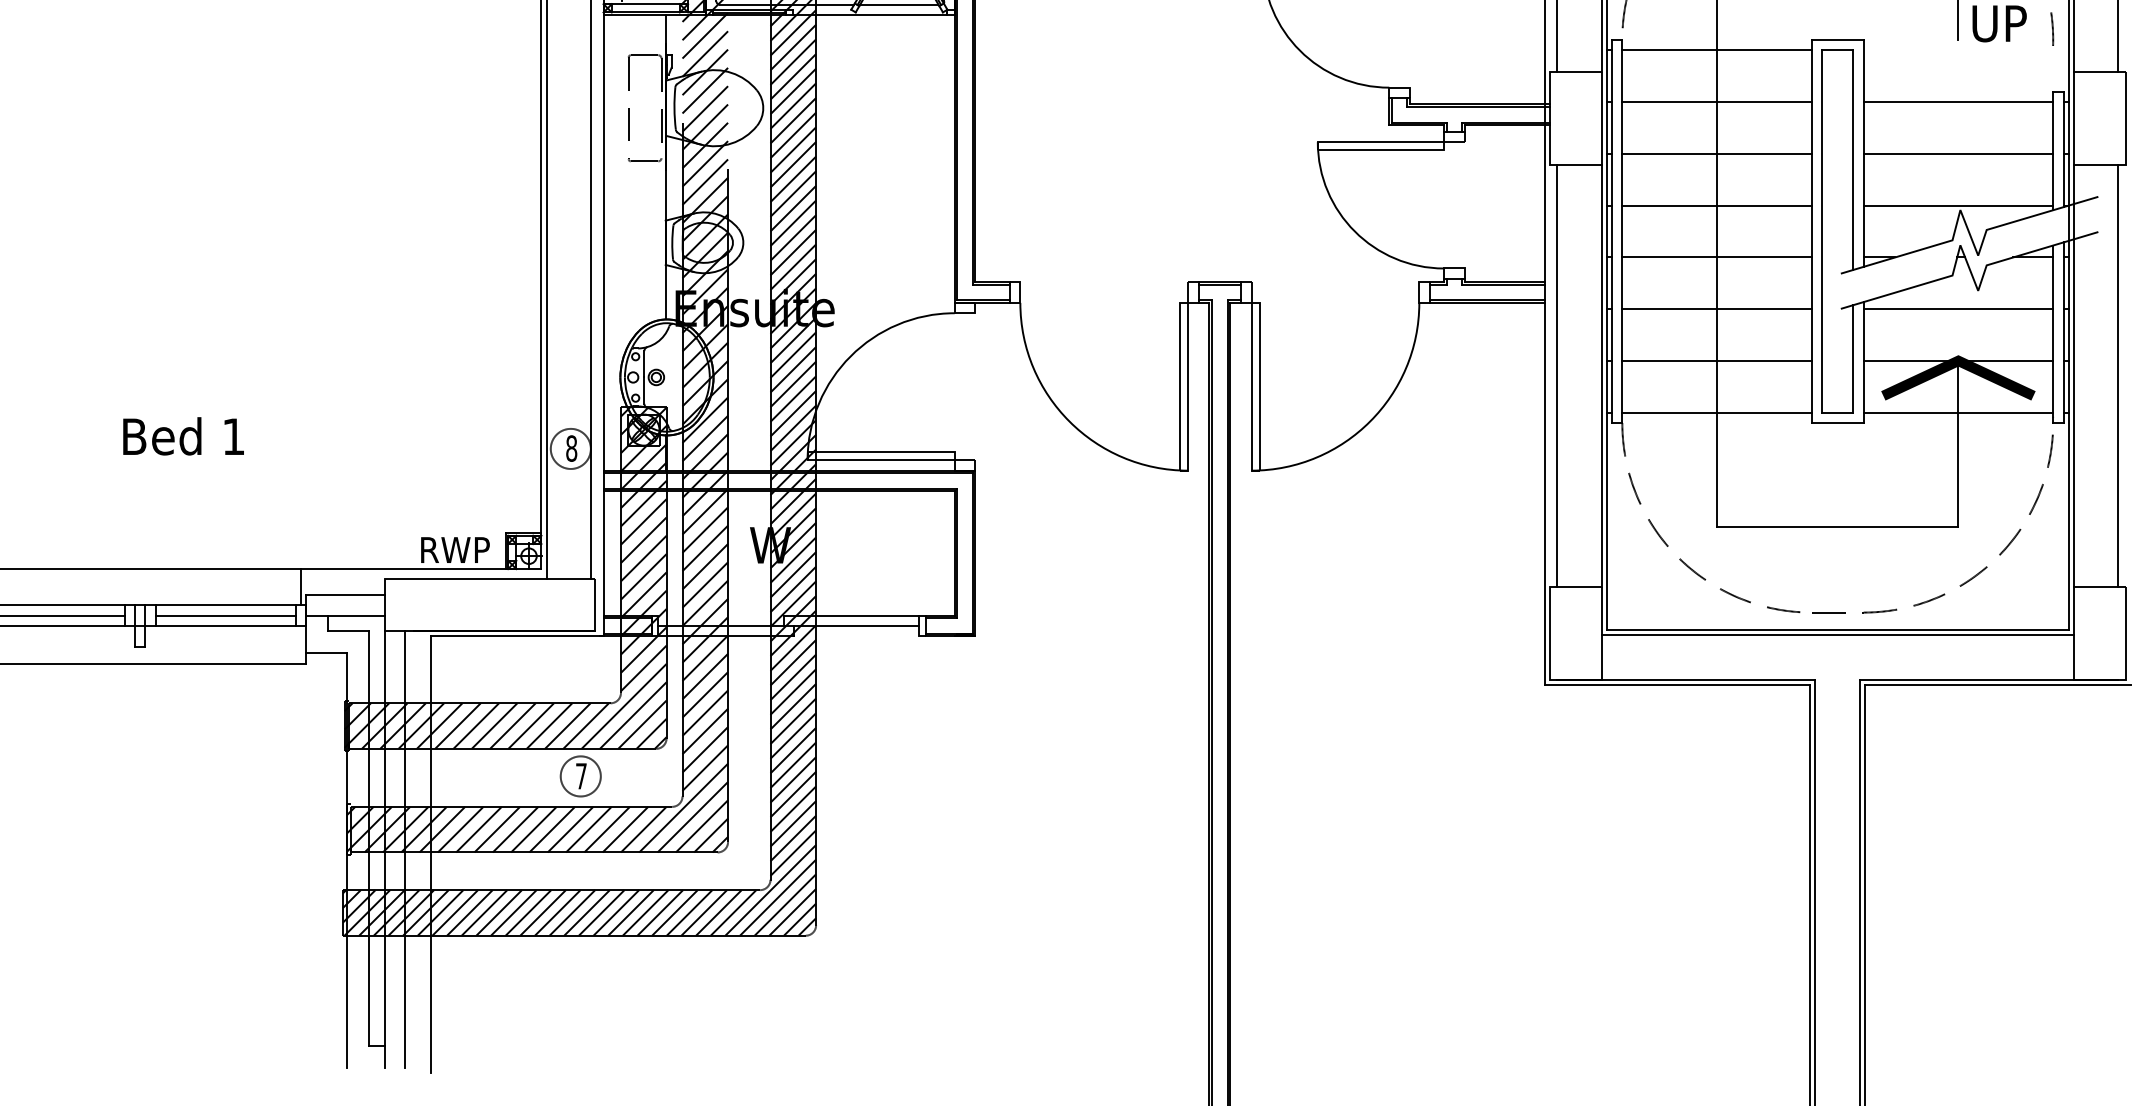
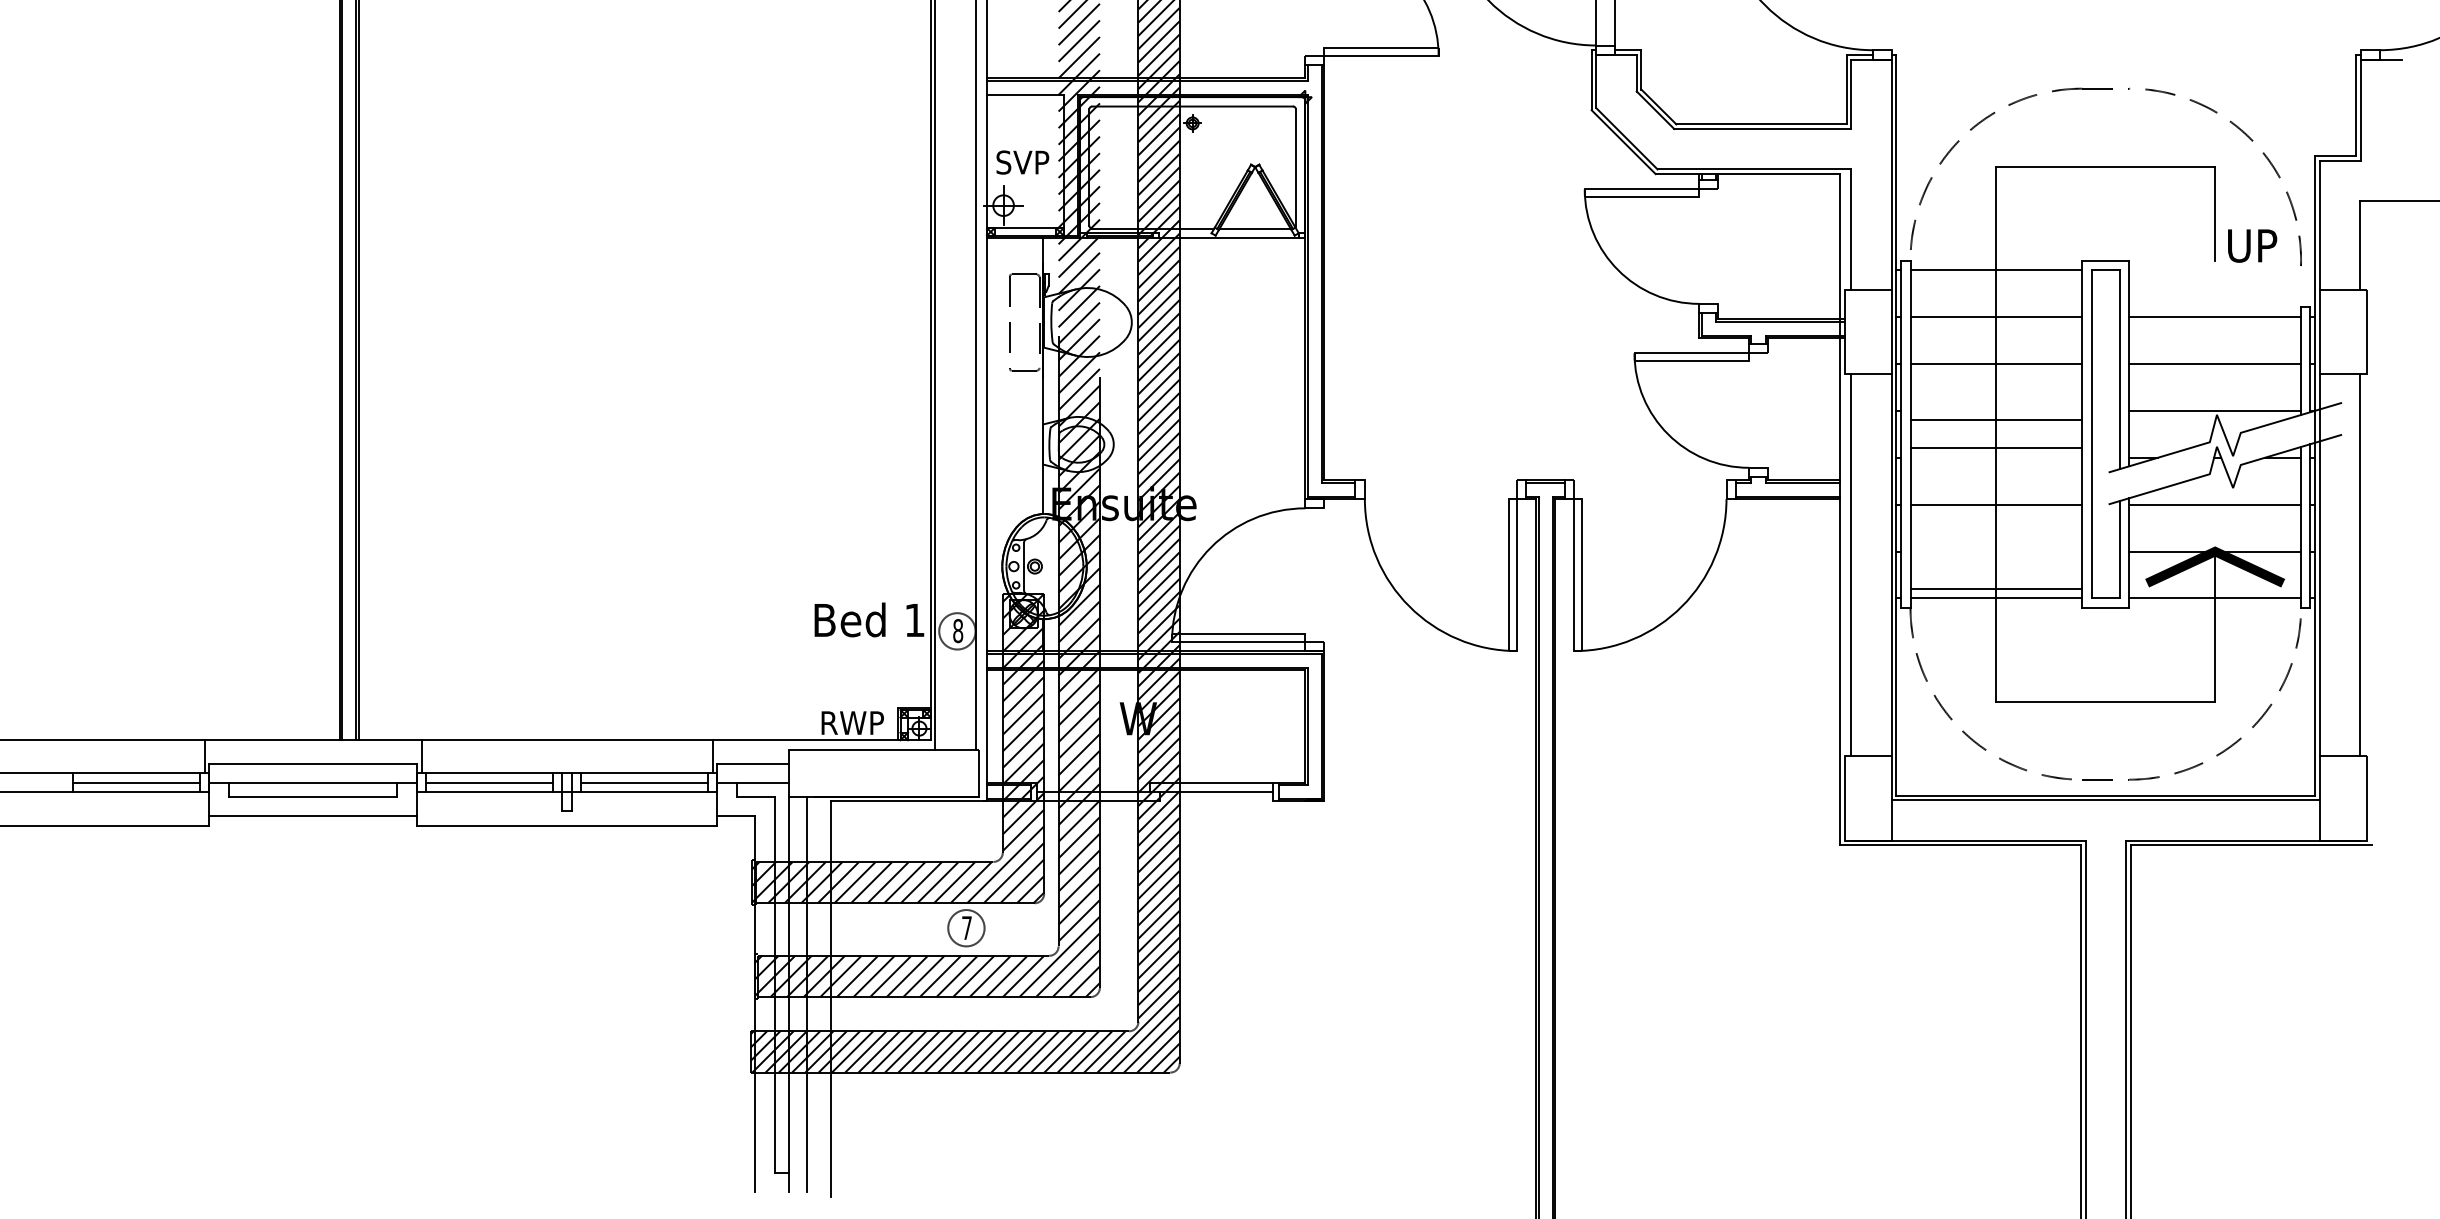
line: (1717, 205) -> (1996, 447), moved
line: (1717, 257) -> (1996, 419), moved
line: (1717, 360) -> (1996, 588), moved
text: (183, 435) -> (869, 619), moved

